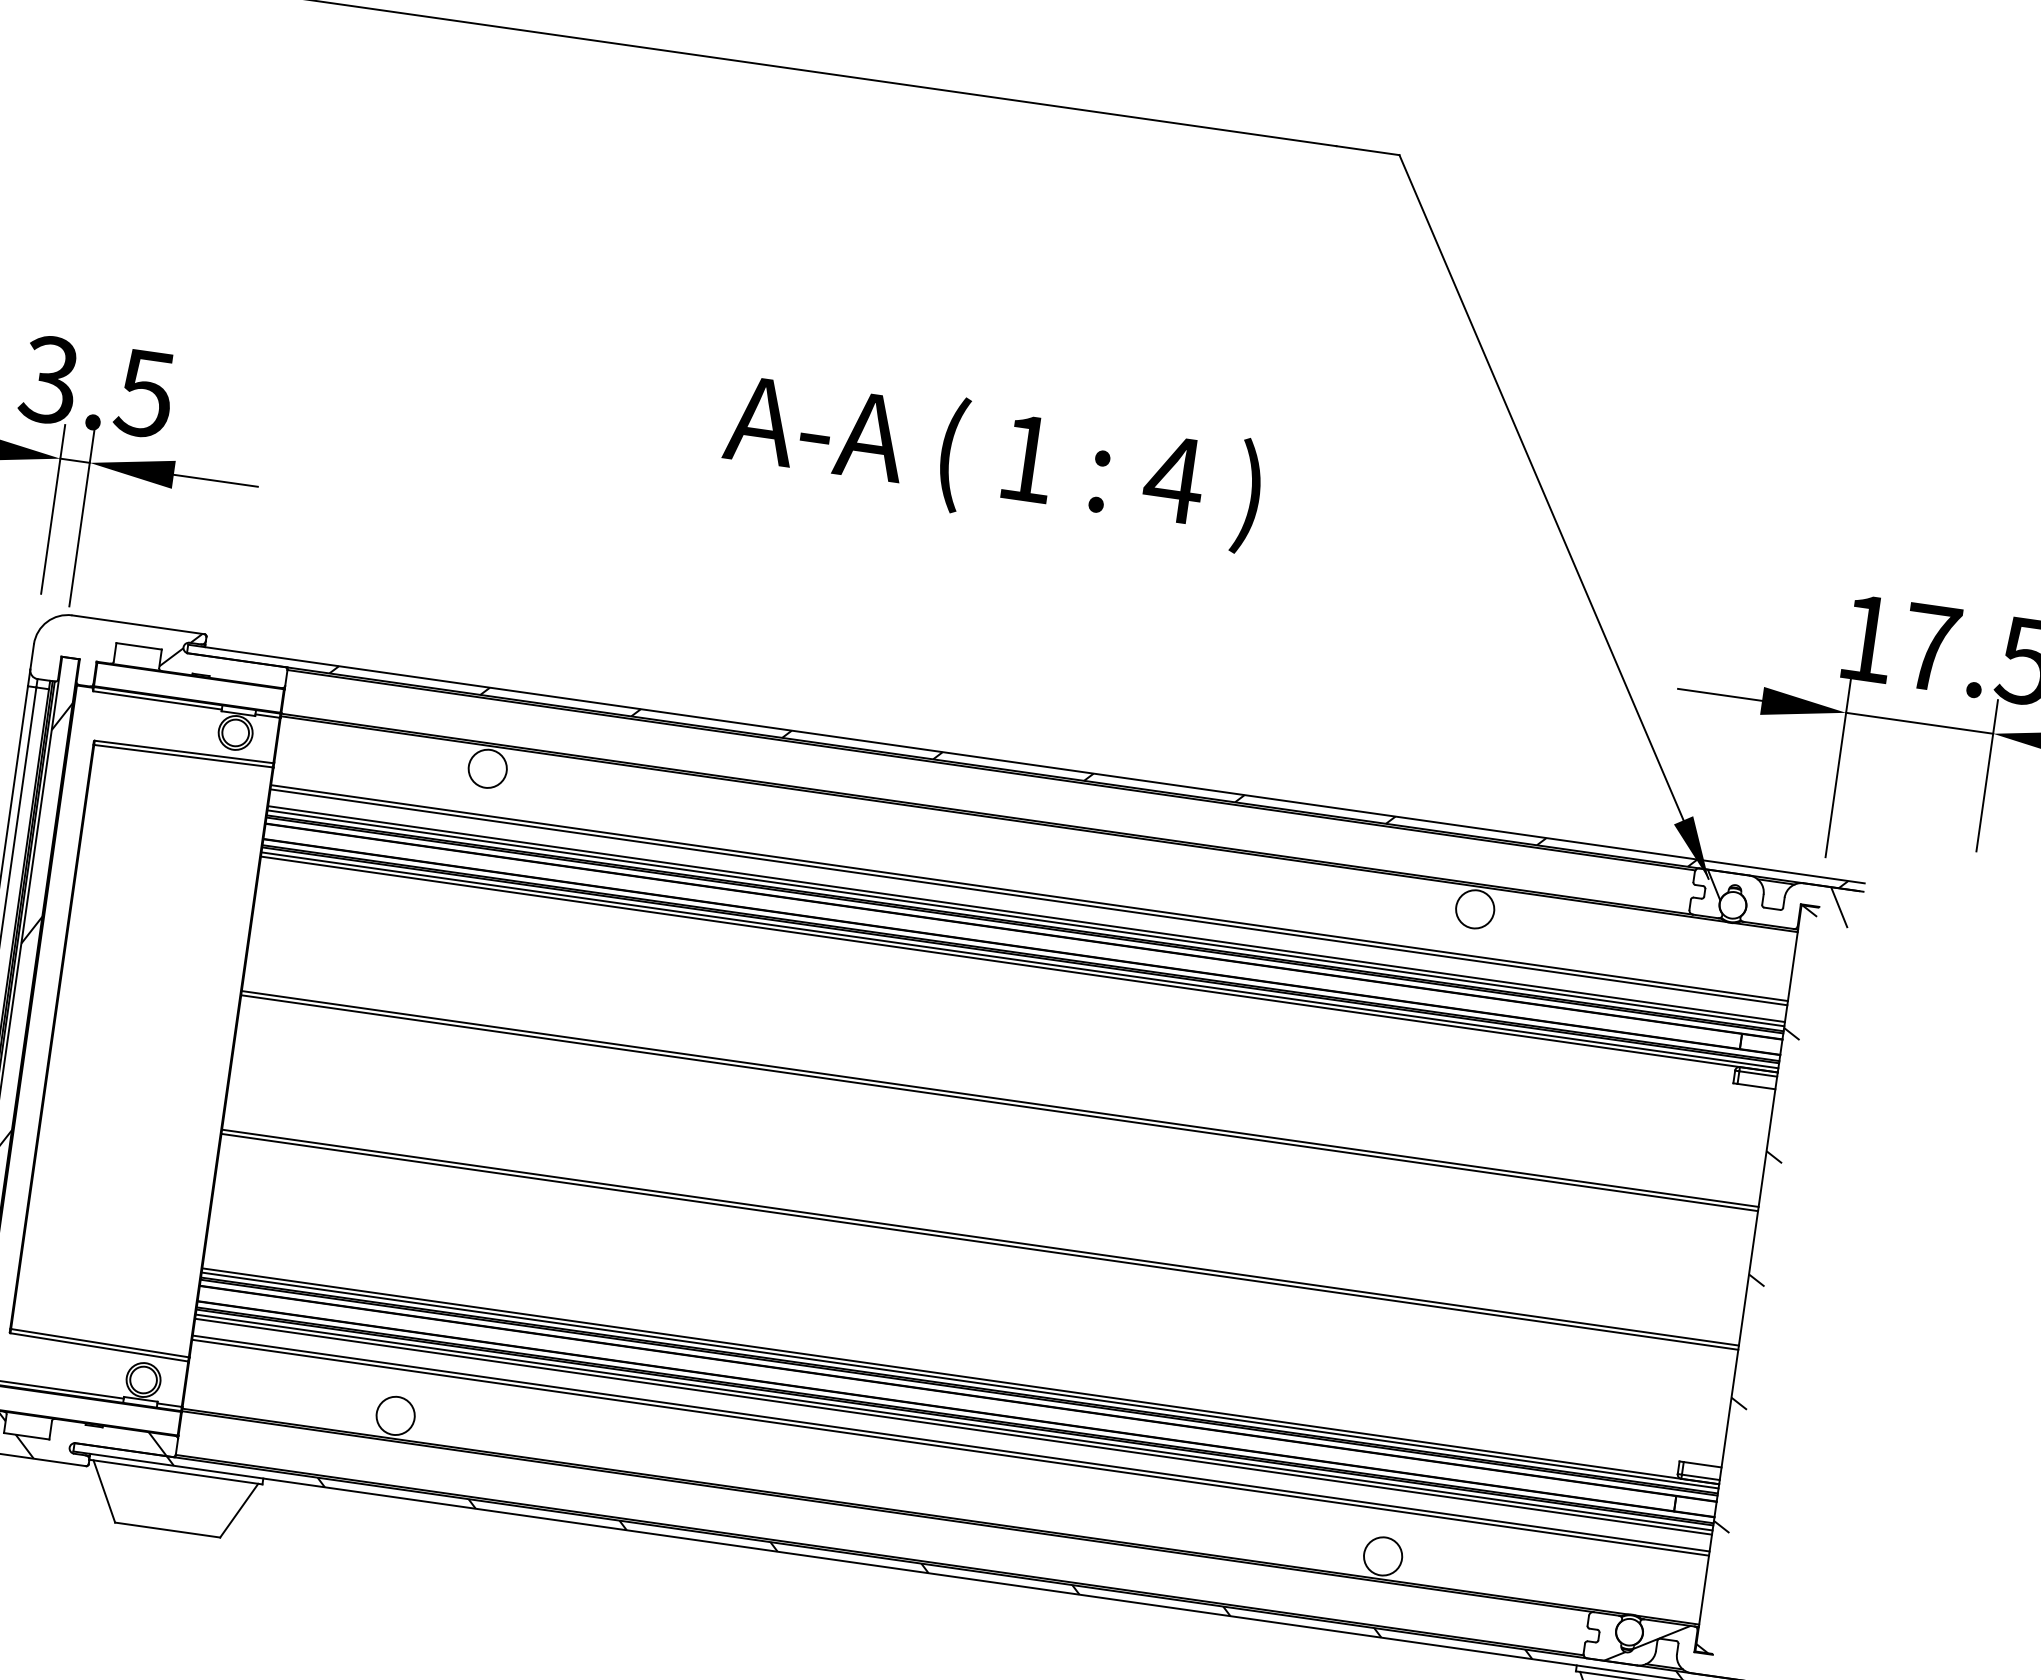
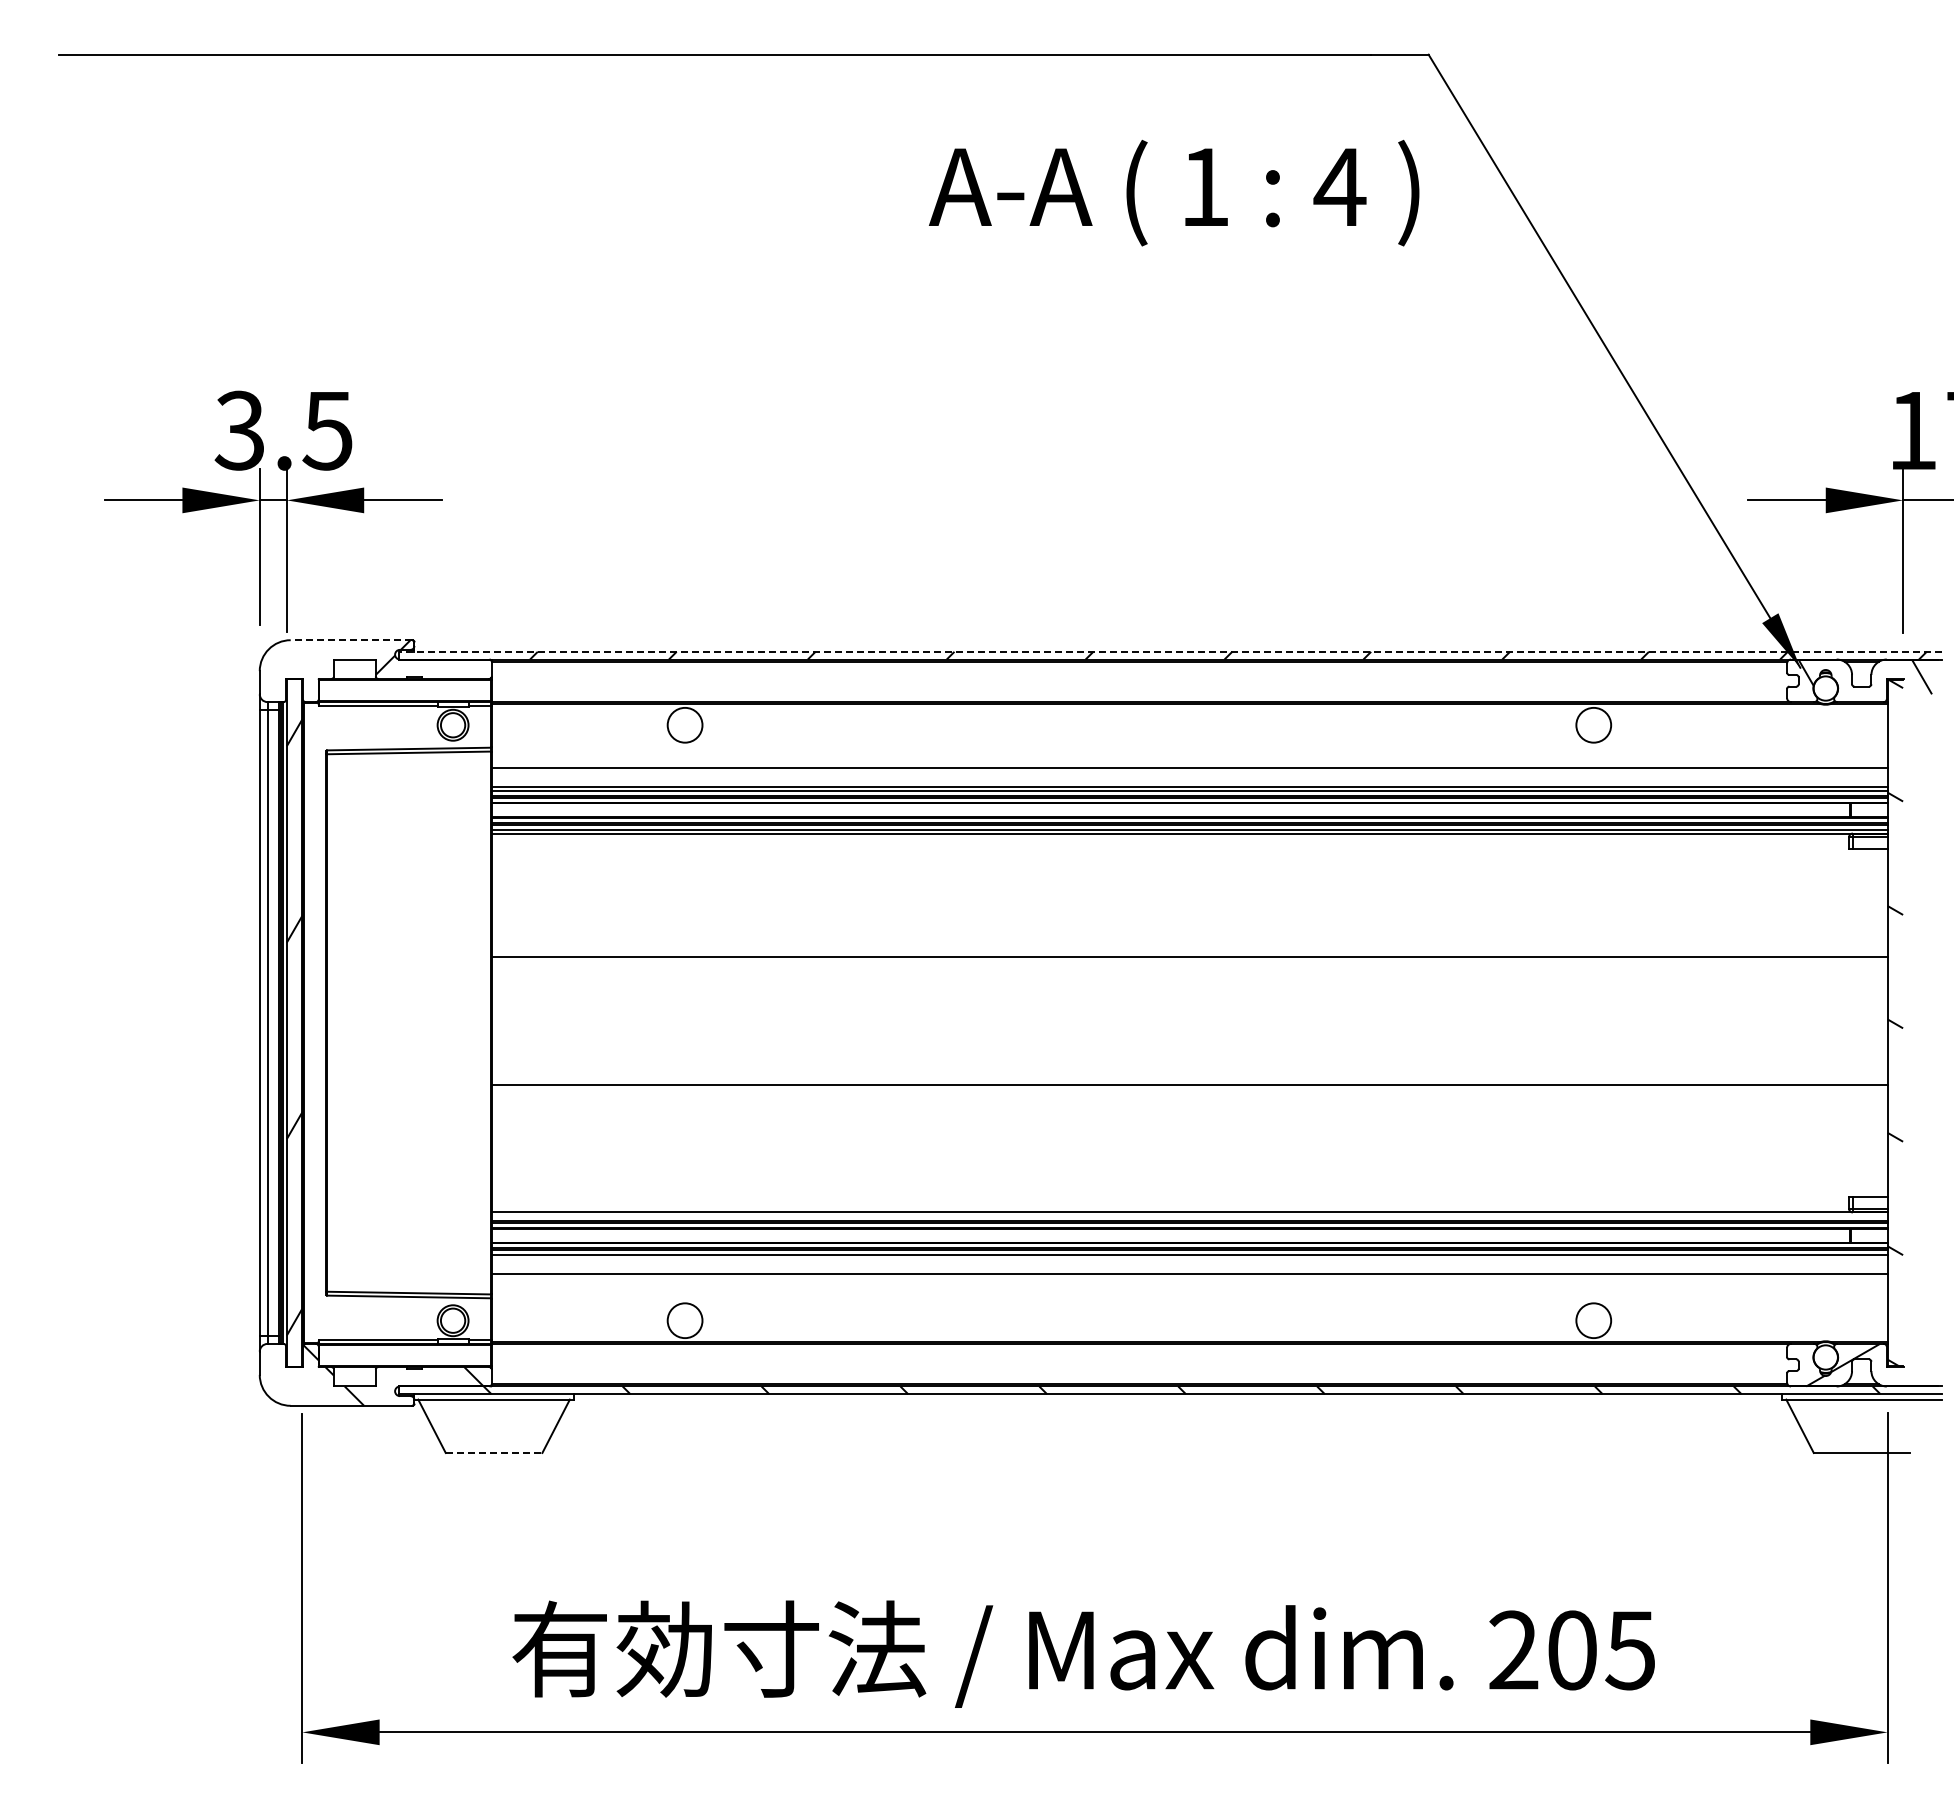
text: (993, 459) -> (1174, 192), moved
line: (138, 625) -> (351, 640), solid -> dashed
line: (1025, 763) -> (1169, 651), solid -> dashed
line: (1028, 897) -> (1189, 771), removed
line: (999, 1103) -> (1189, 961), removed
line: (979, 1241) -> (1189, 1088), removed
line: (959, 1380) -> (1189, 1216), removed
line: (953, 1426) -> (1189, 1258), removed
line: (950, 1448) -> (1189, 1278), removed
line: (168, 1529) -> (494, 1452), solid -> dashed

